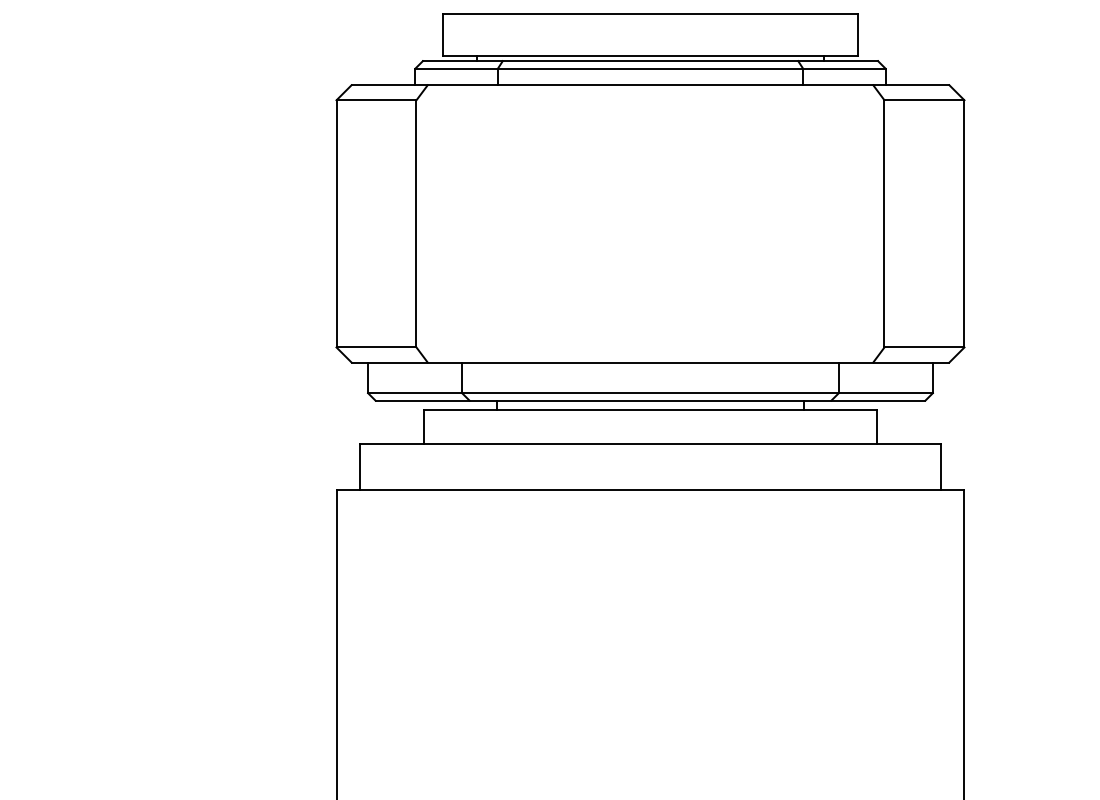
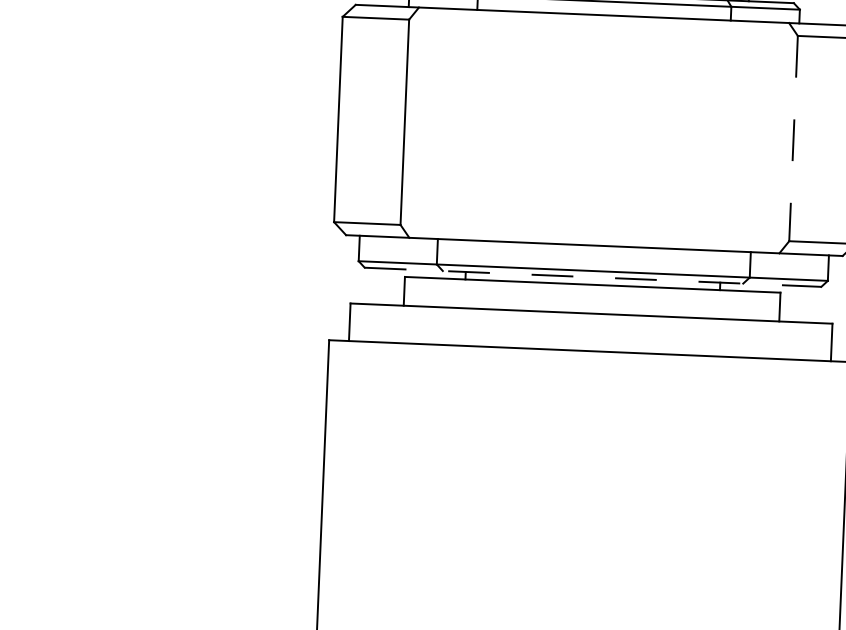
line: (884, 223) -> (793, 138), solid -> dashed
line: (650, 400) -> (593, 277), solid -> dashed

